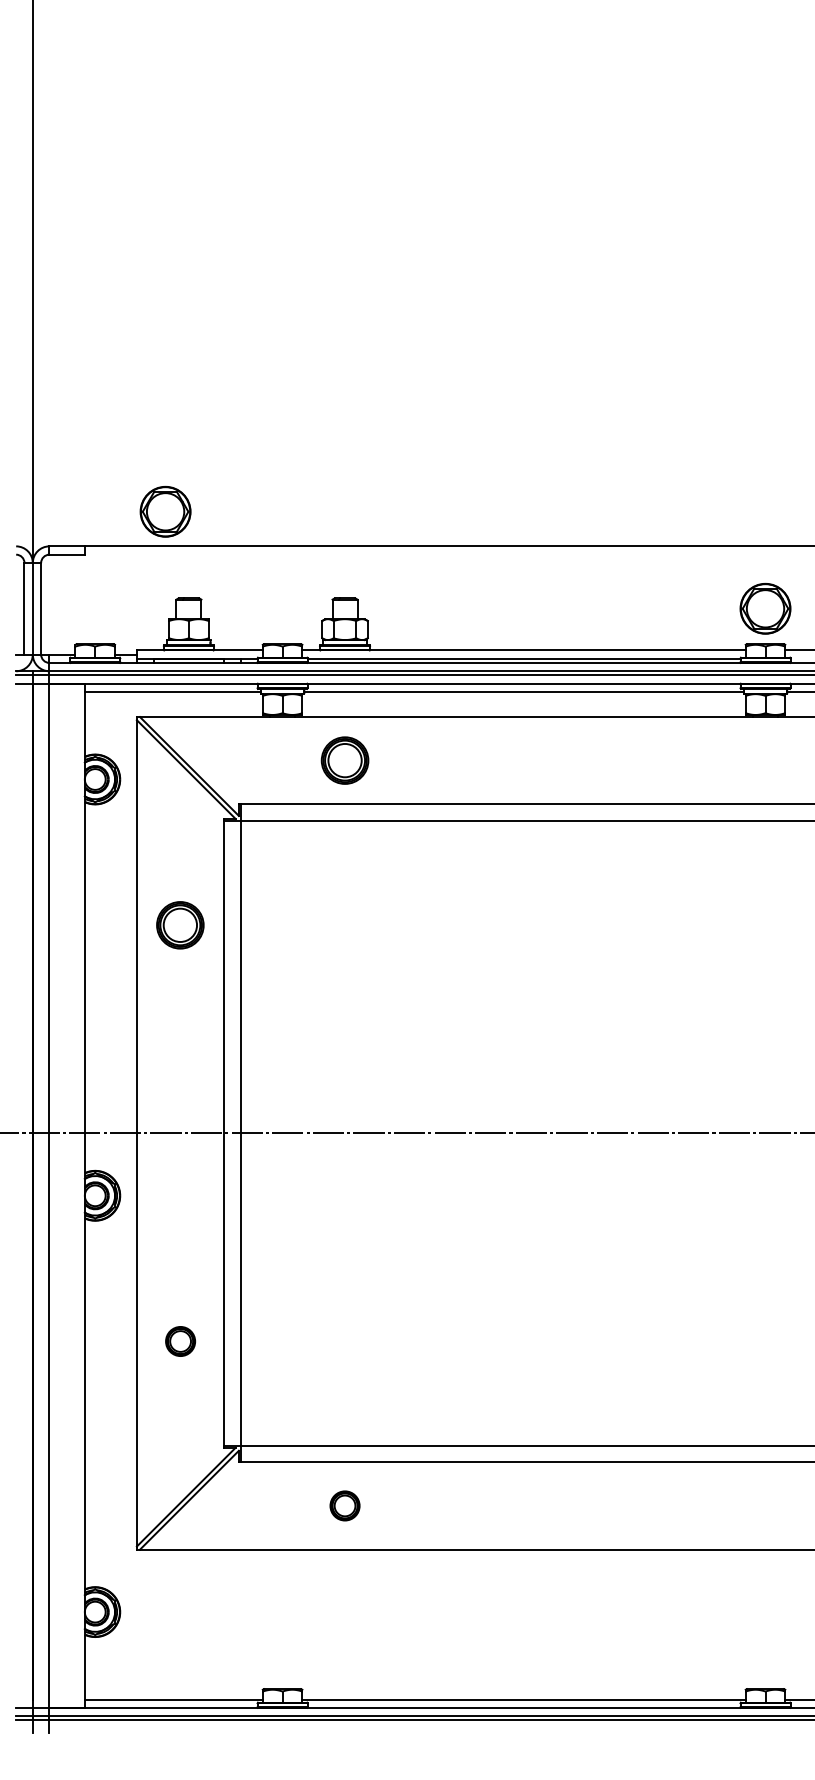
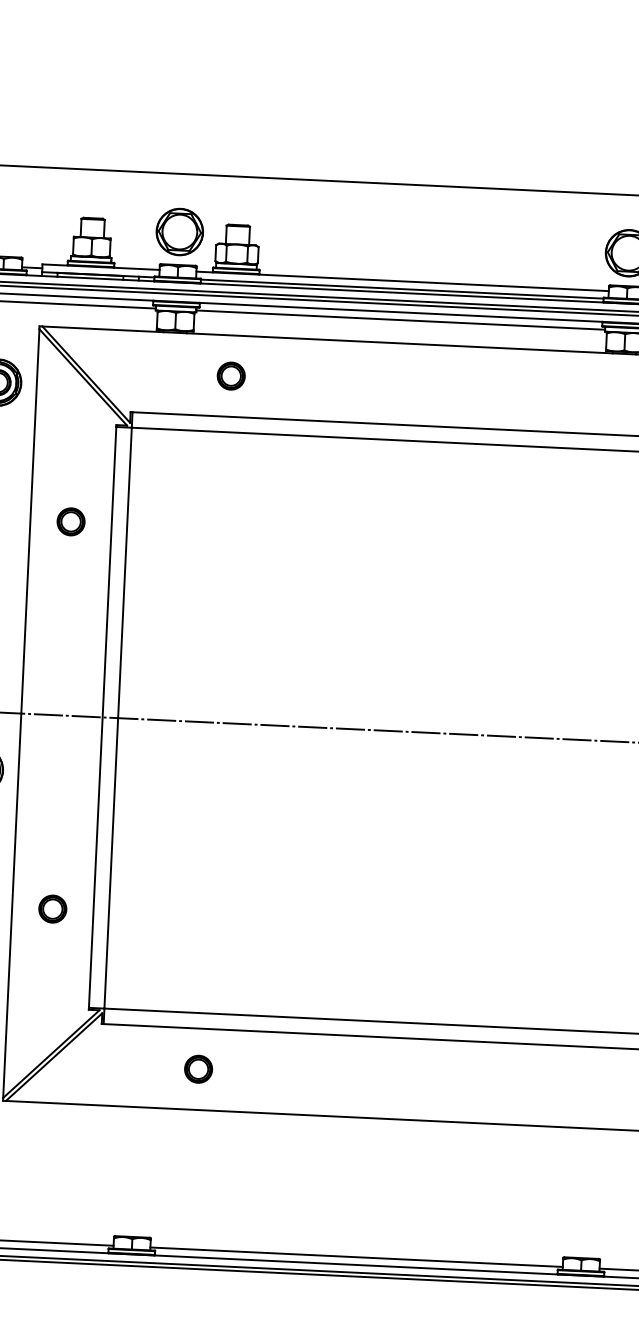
part: (165, 511) -> (179, 231), moved
part: (344, 760) -> (230, 375), size x0.62
part: (180, 924) -> (71, 521), size x0.62

